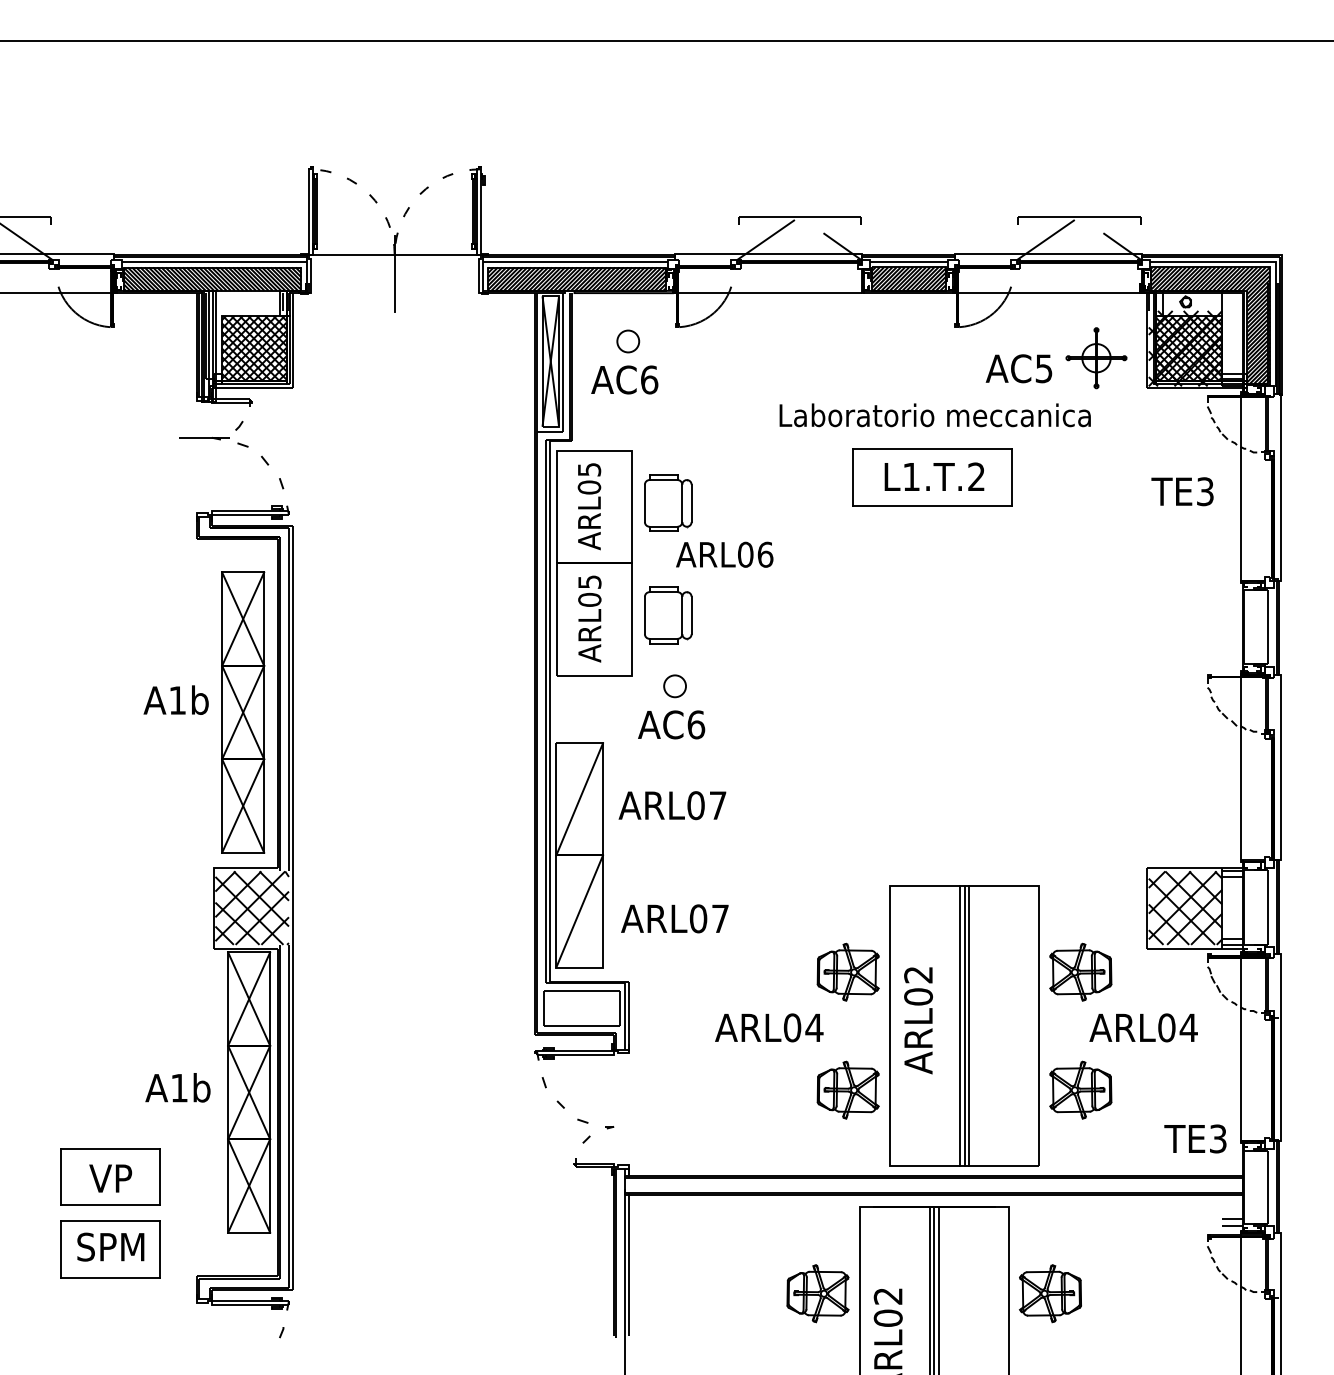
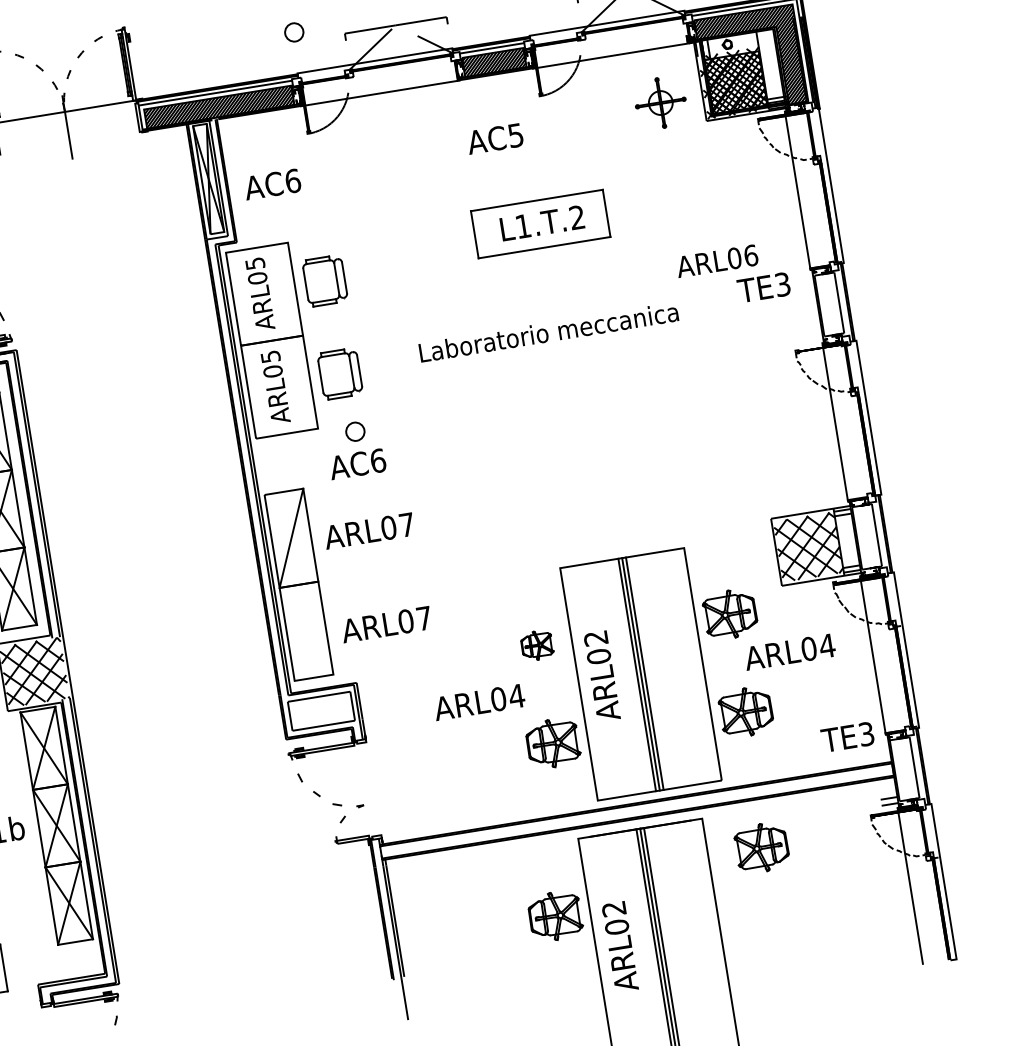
circle: (628, 341) -> (294, 32), moved
text: (1018, 368) -> (494, 138), moved
text: (934, 415) -> (548, 332), moved
text: (1182, 491) -> (763, 287), moved
text: (724, 554) -> (717, 260), moved
line: (579, 911) -> (306, 631), removed
part: (847, 971) -> (536, 645), size x0.6
part: (1050, 1293) -> (761, 847), moved

